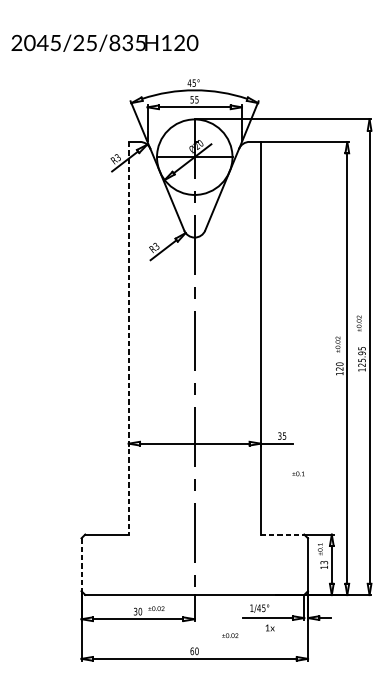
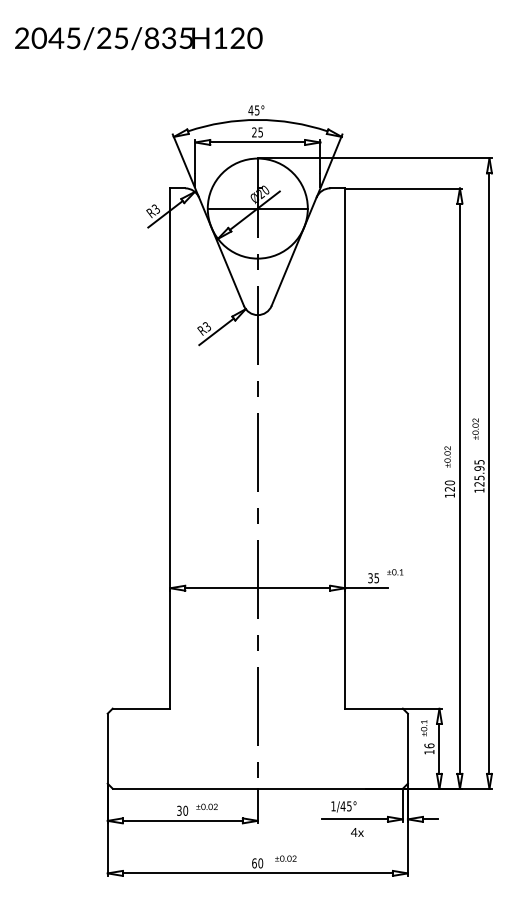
text: (104, 43) -> (138, 38), moved
text: (192, 99) -> (254, 132), 55 -> 25
line: (128, 338) -> (170, 449), dashed -> solid
text: (298, 474) -> (395, 572), moved
line: (282, 534) -> (374, 708), dashed -> solid
text: (324, 562) -> (429, 745), 13 -> 16
line: (81, 565) -> (107, 749), dashed -> solid
text: (267, 628) -> (354, 832), 1x -> 4x
text: (229, 635) -> (285, 858), moved

